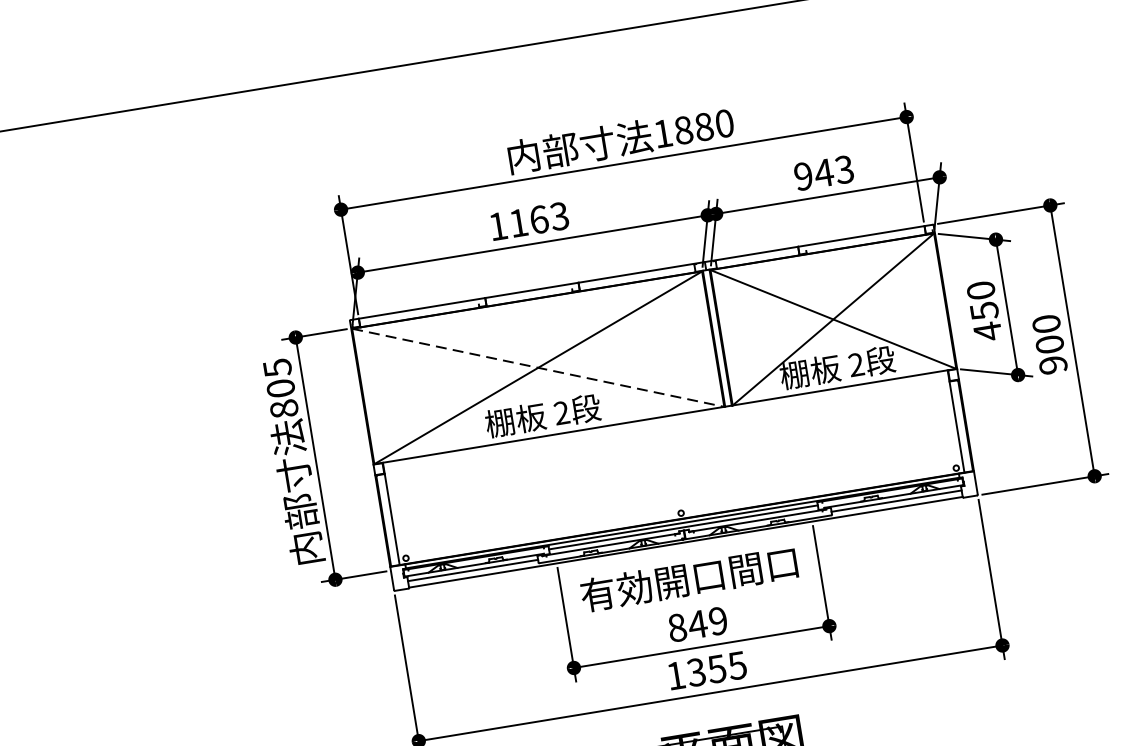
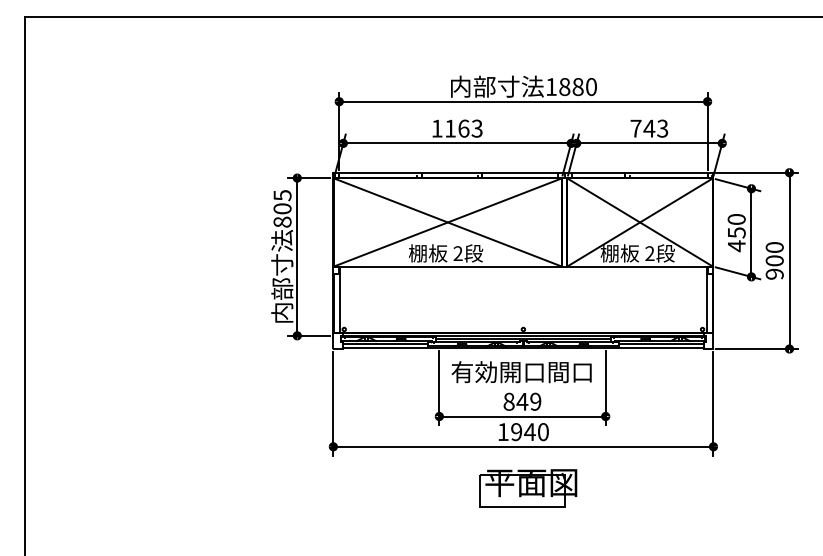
text: (802, 176) -> (635, 128), 943 -> 743
line: (539, 367) -> (448, 222), dashed -> solid
text: (716, 669) -> (529, 432), 1355 -> 1940

